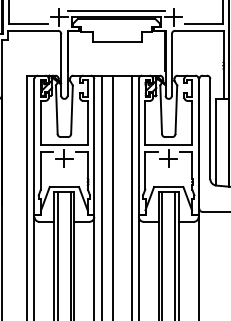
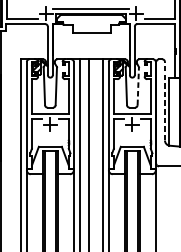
line: (176, 109) -> (138, 85), solid -> dashed
line: (210, 128) -> (165, 100), solid -> dashed

